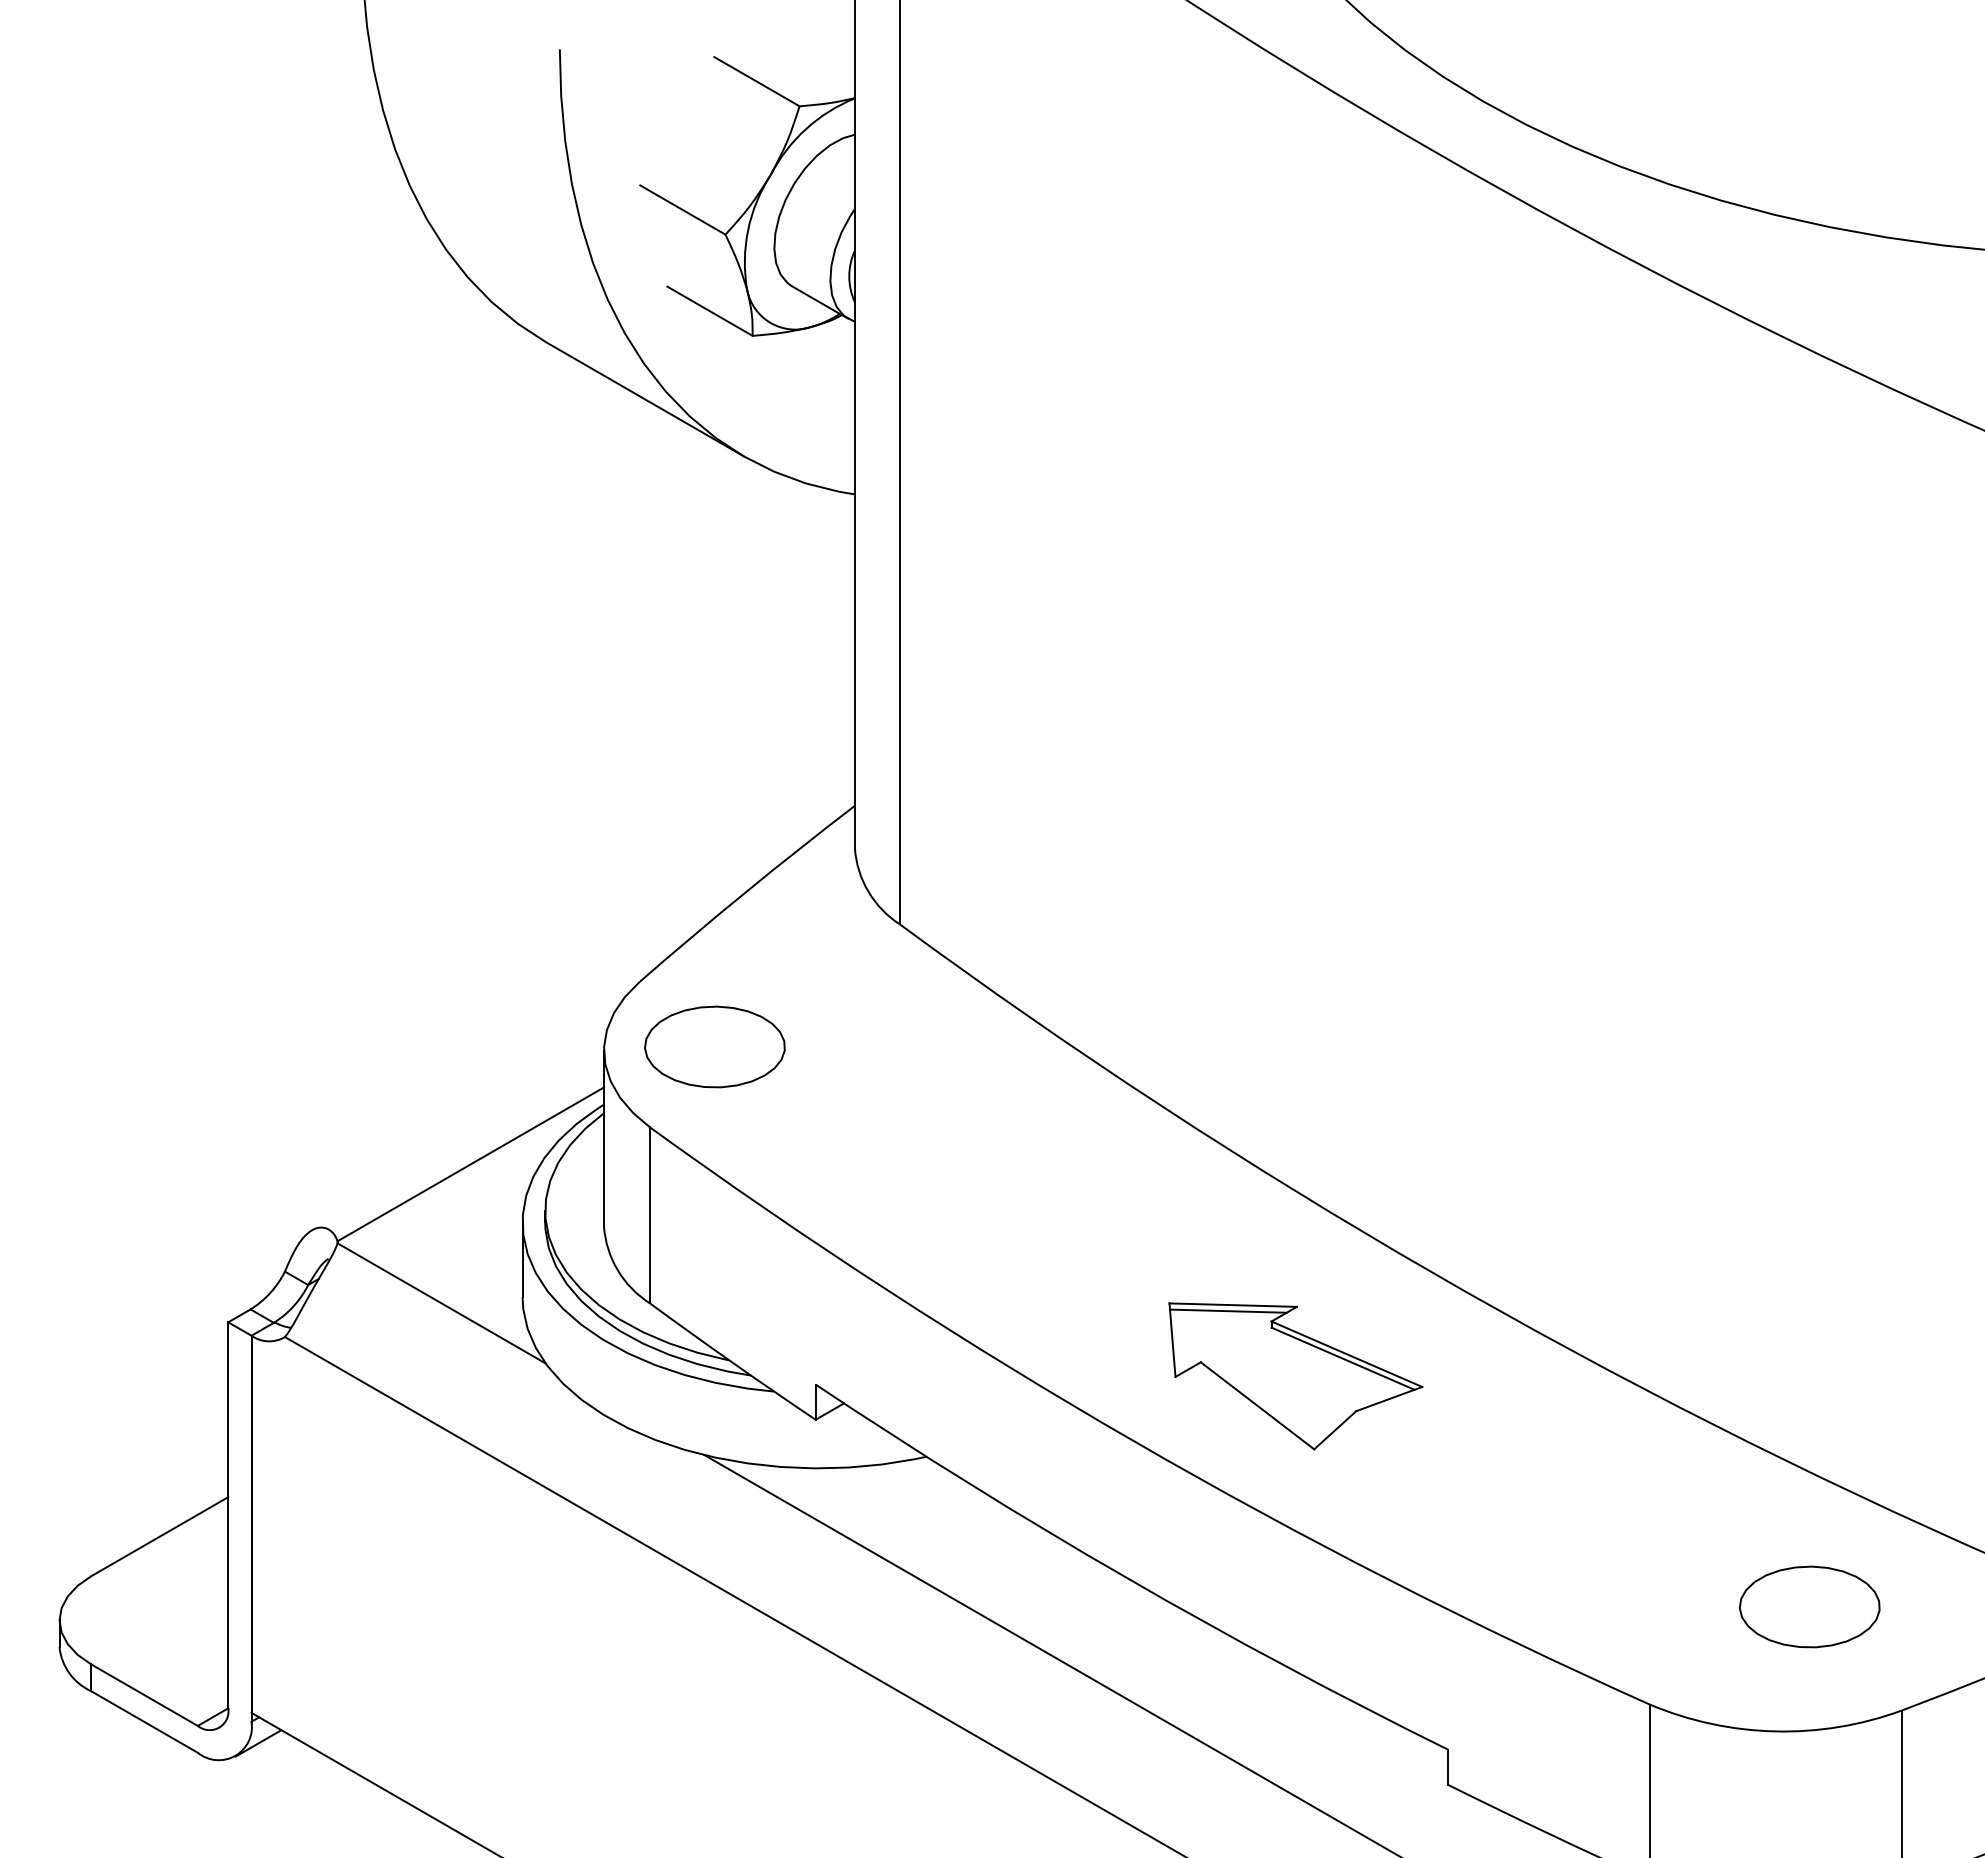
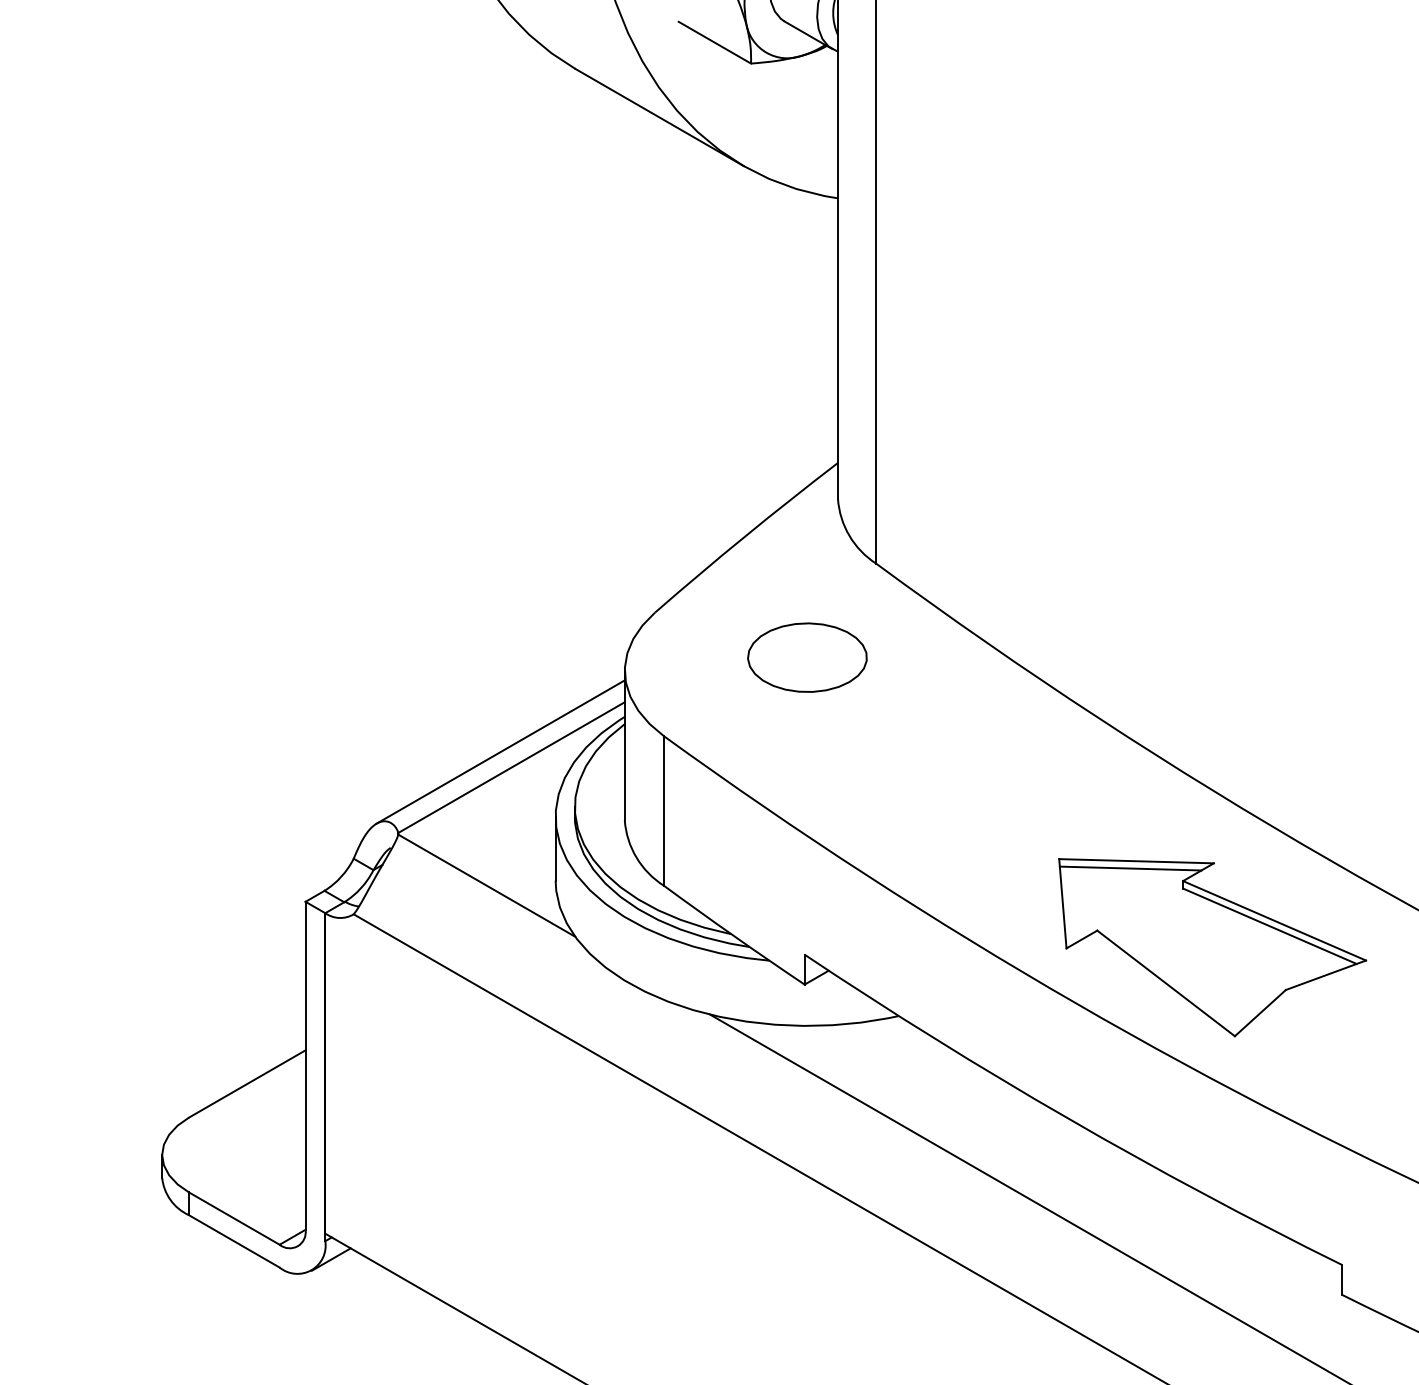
part: (714, 1046) -> (807, 657), moved
line: (457, 1145) -> (500, 751), added
part: (1295, 1376) -> (1212, 947), size x1.43

